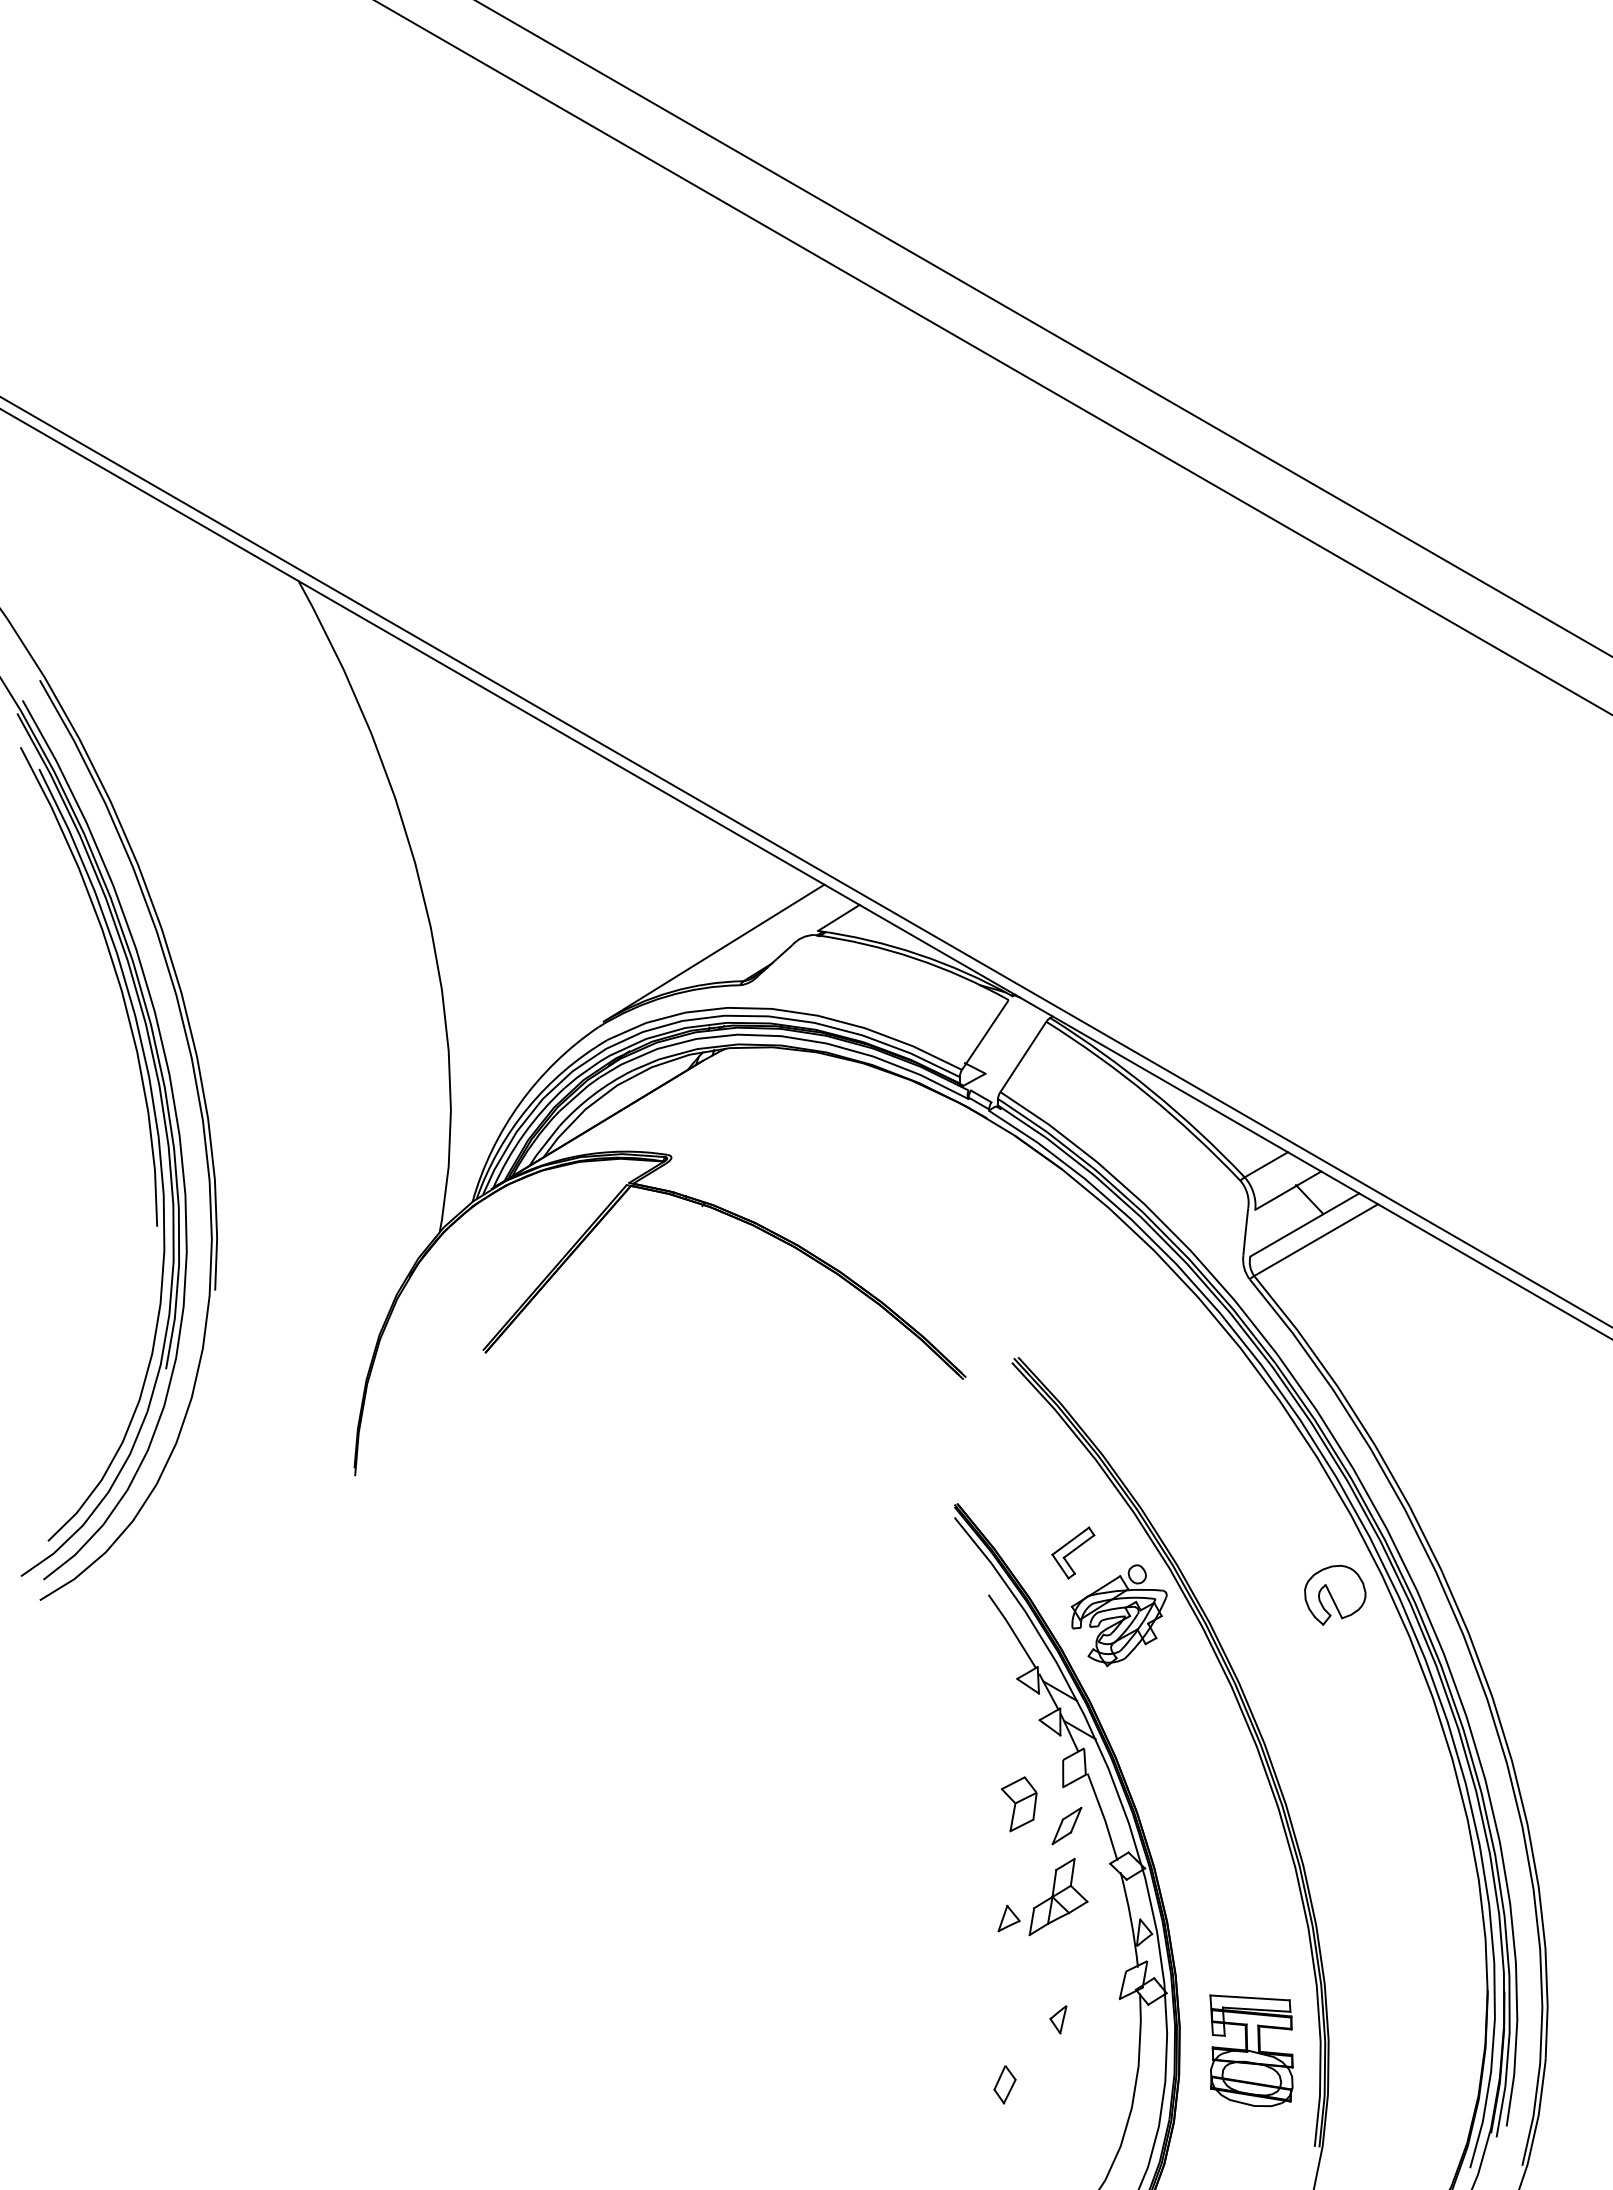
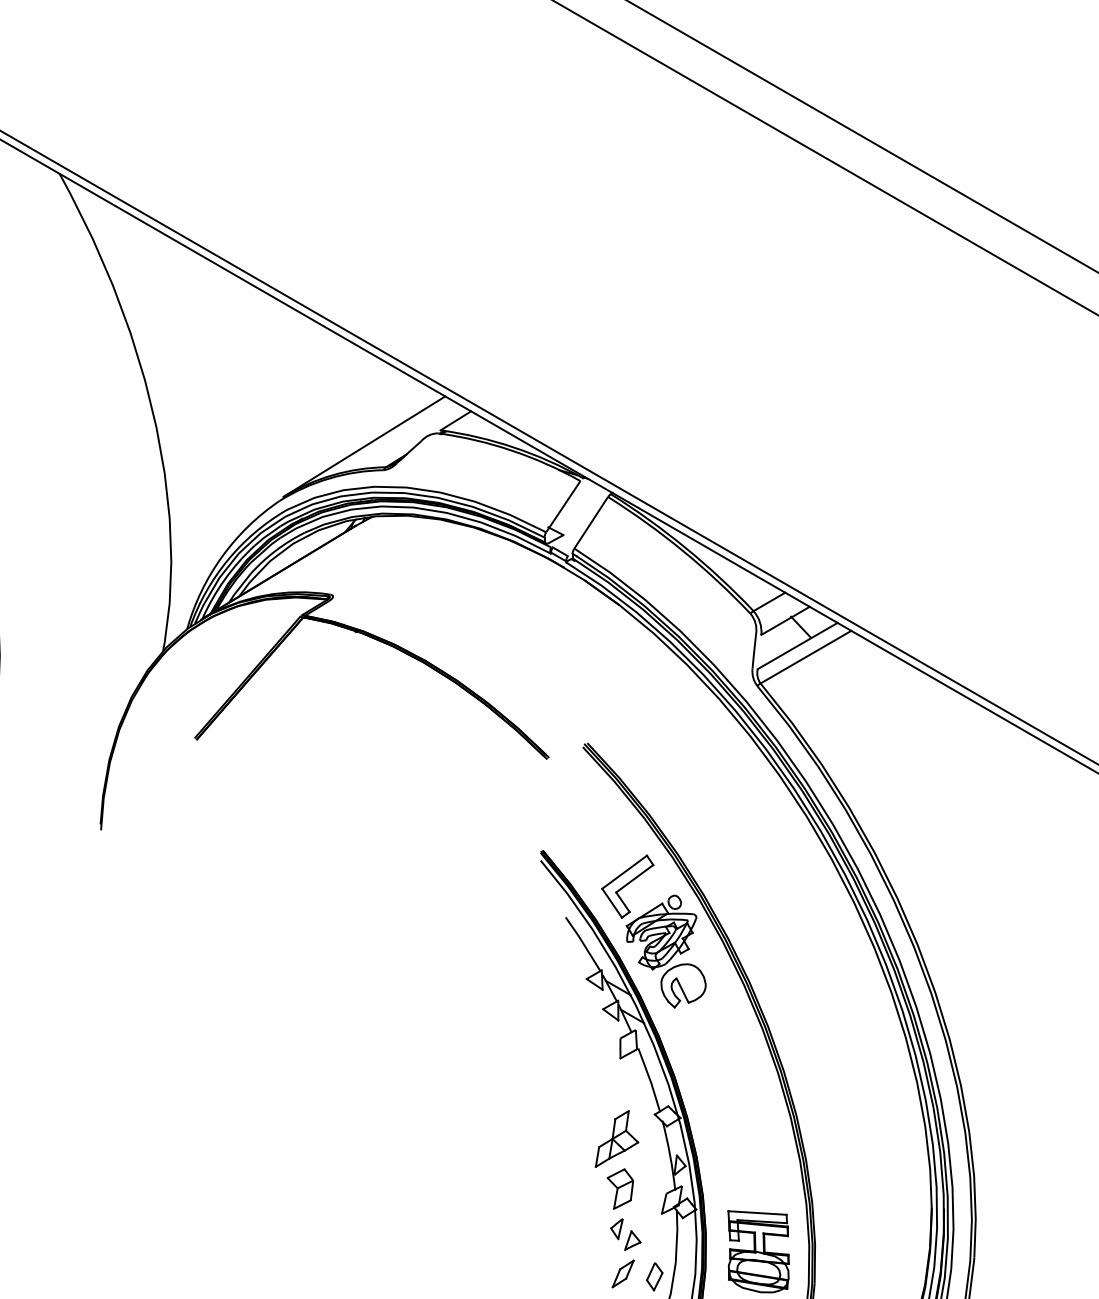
part: (1073, 1552) -> (627, 886), size x1.67
part: (1335, 1594) -> (683, 985), moved
part: (1018, 1804) -> (619, 1189), moved
part: (1066, 1825) -> (622, 1273), moved
part: (1008, 1918) -> (632, 1240), moved
part: (1004, 2084) -> (654, 1276), moved

